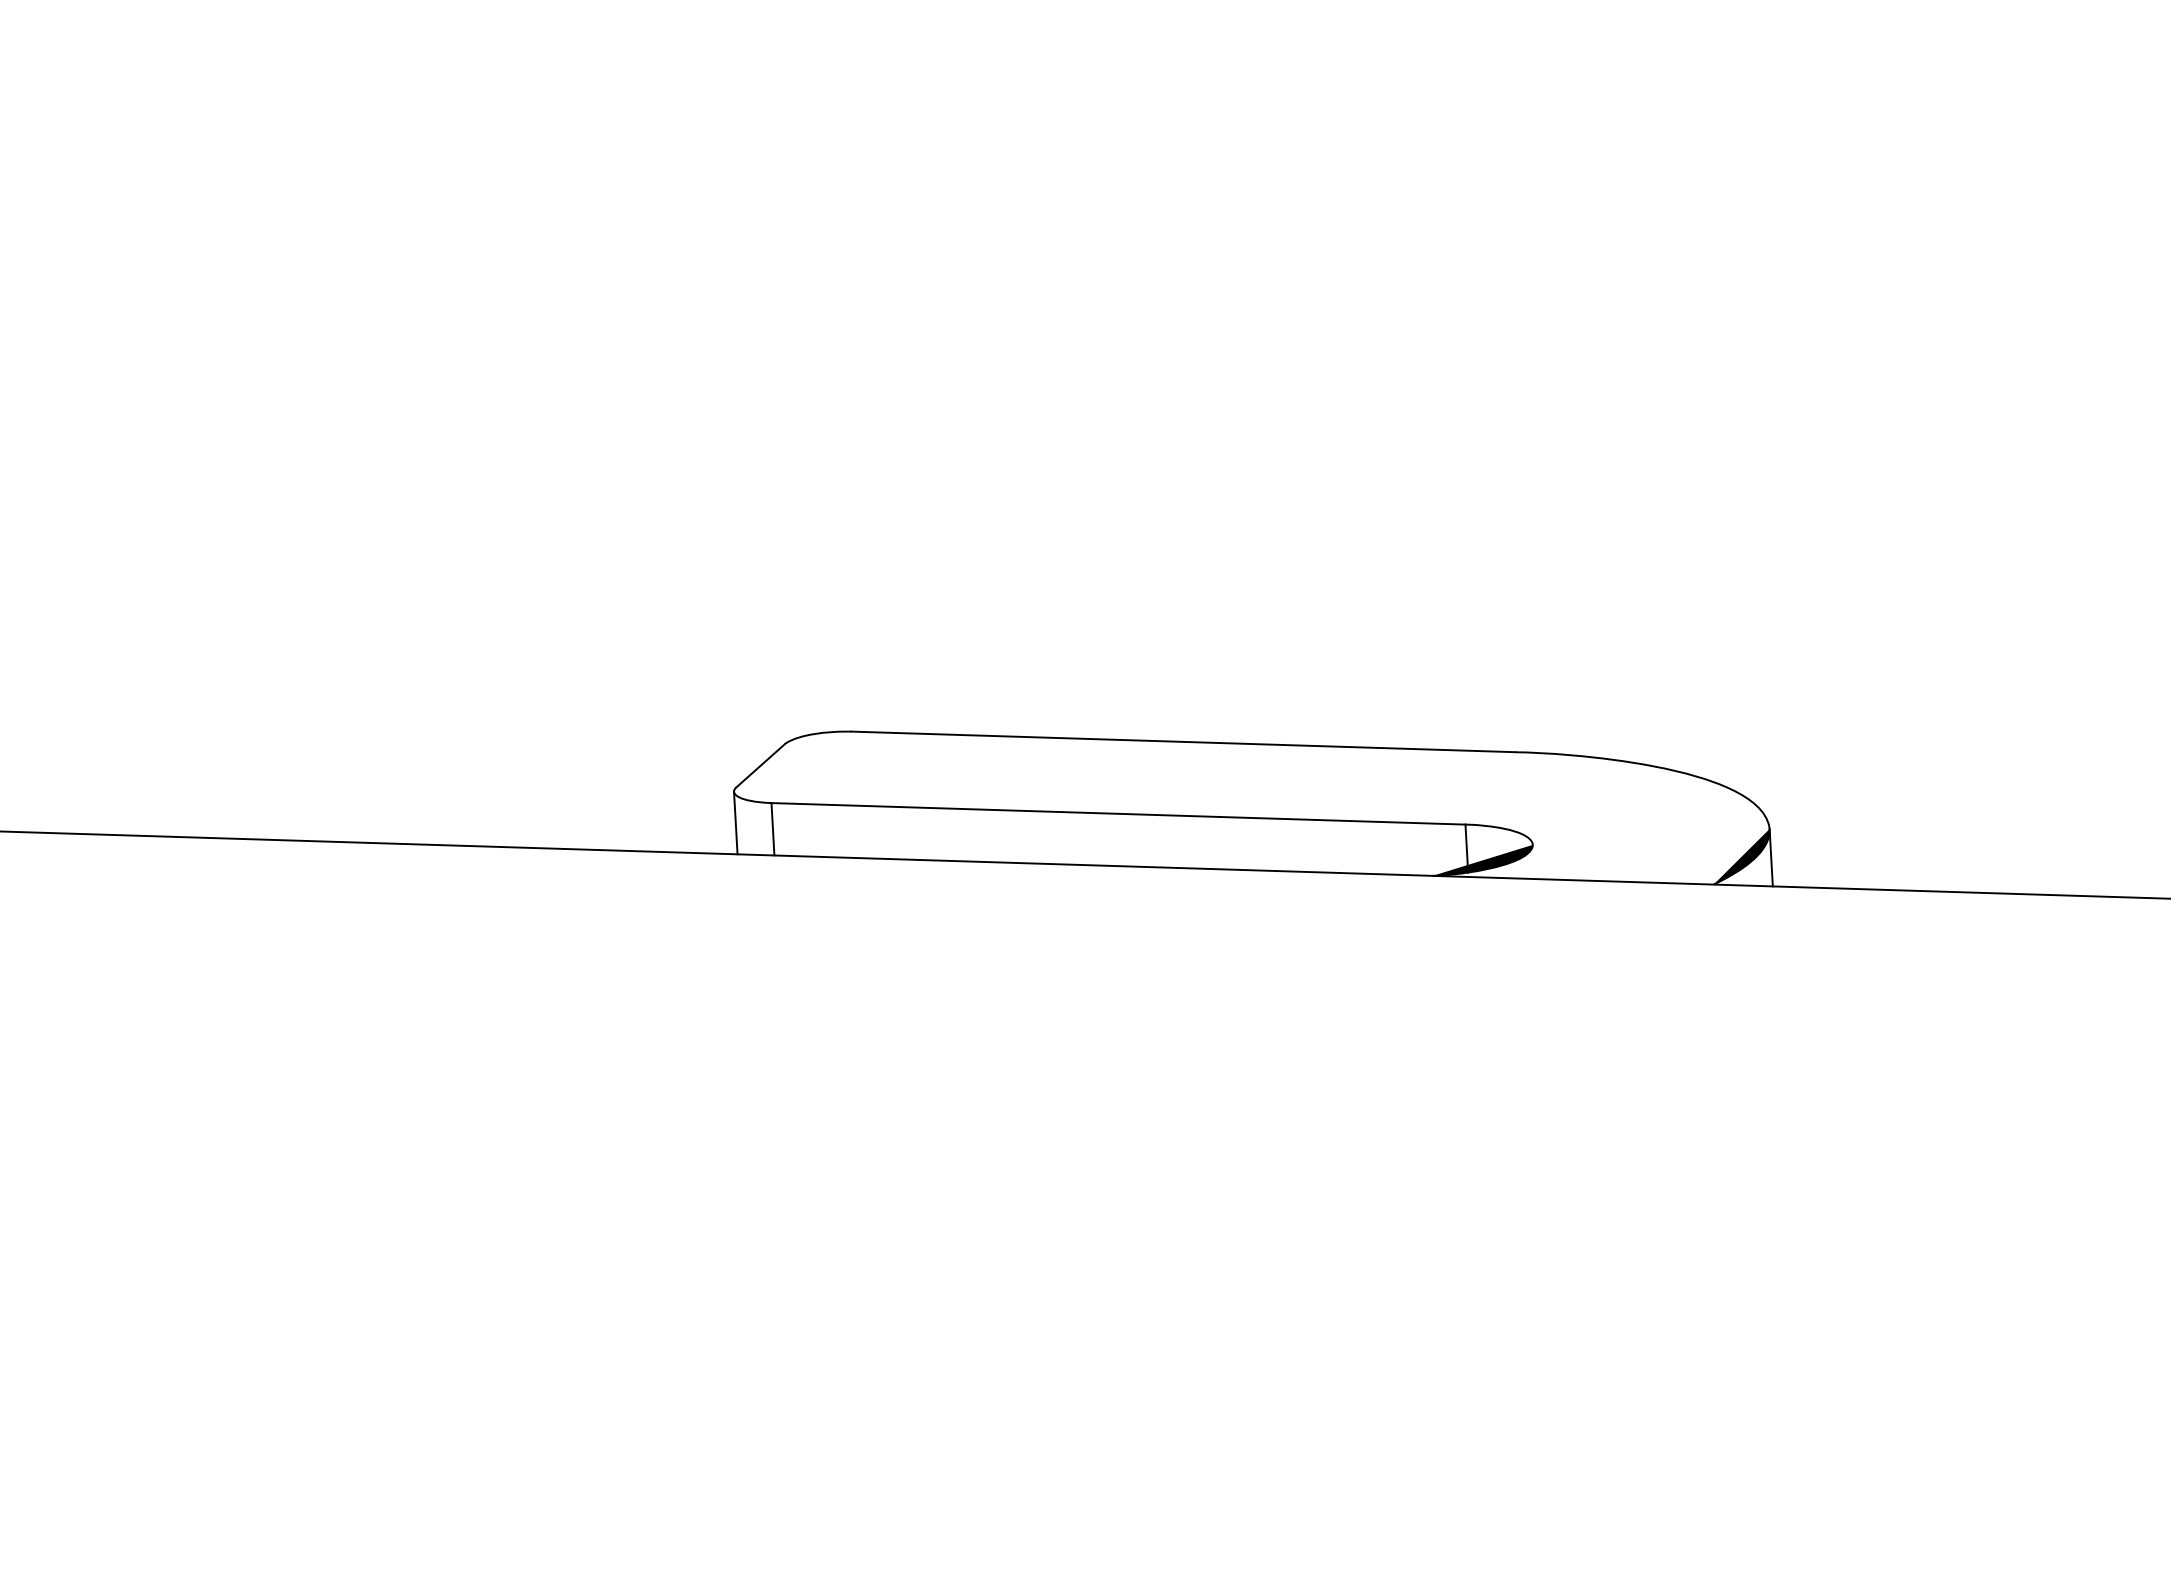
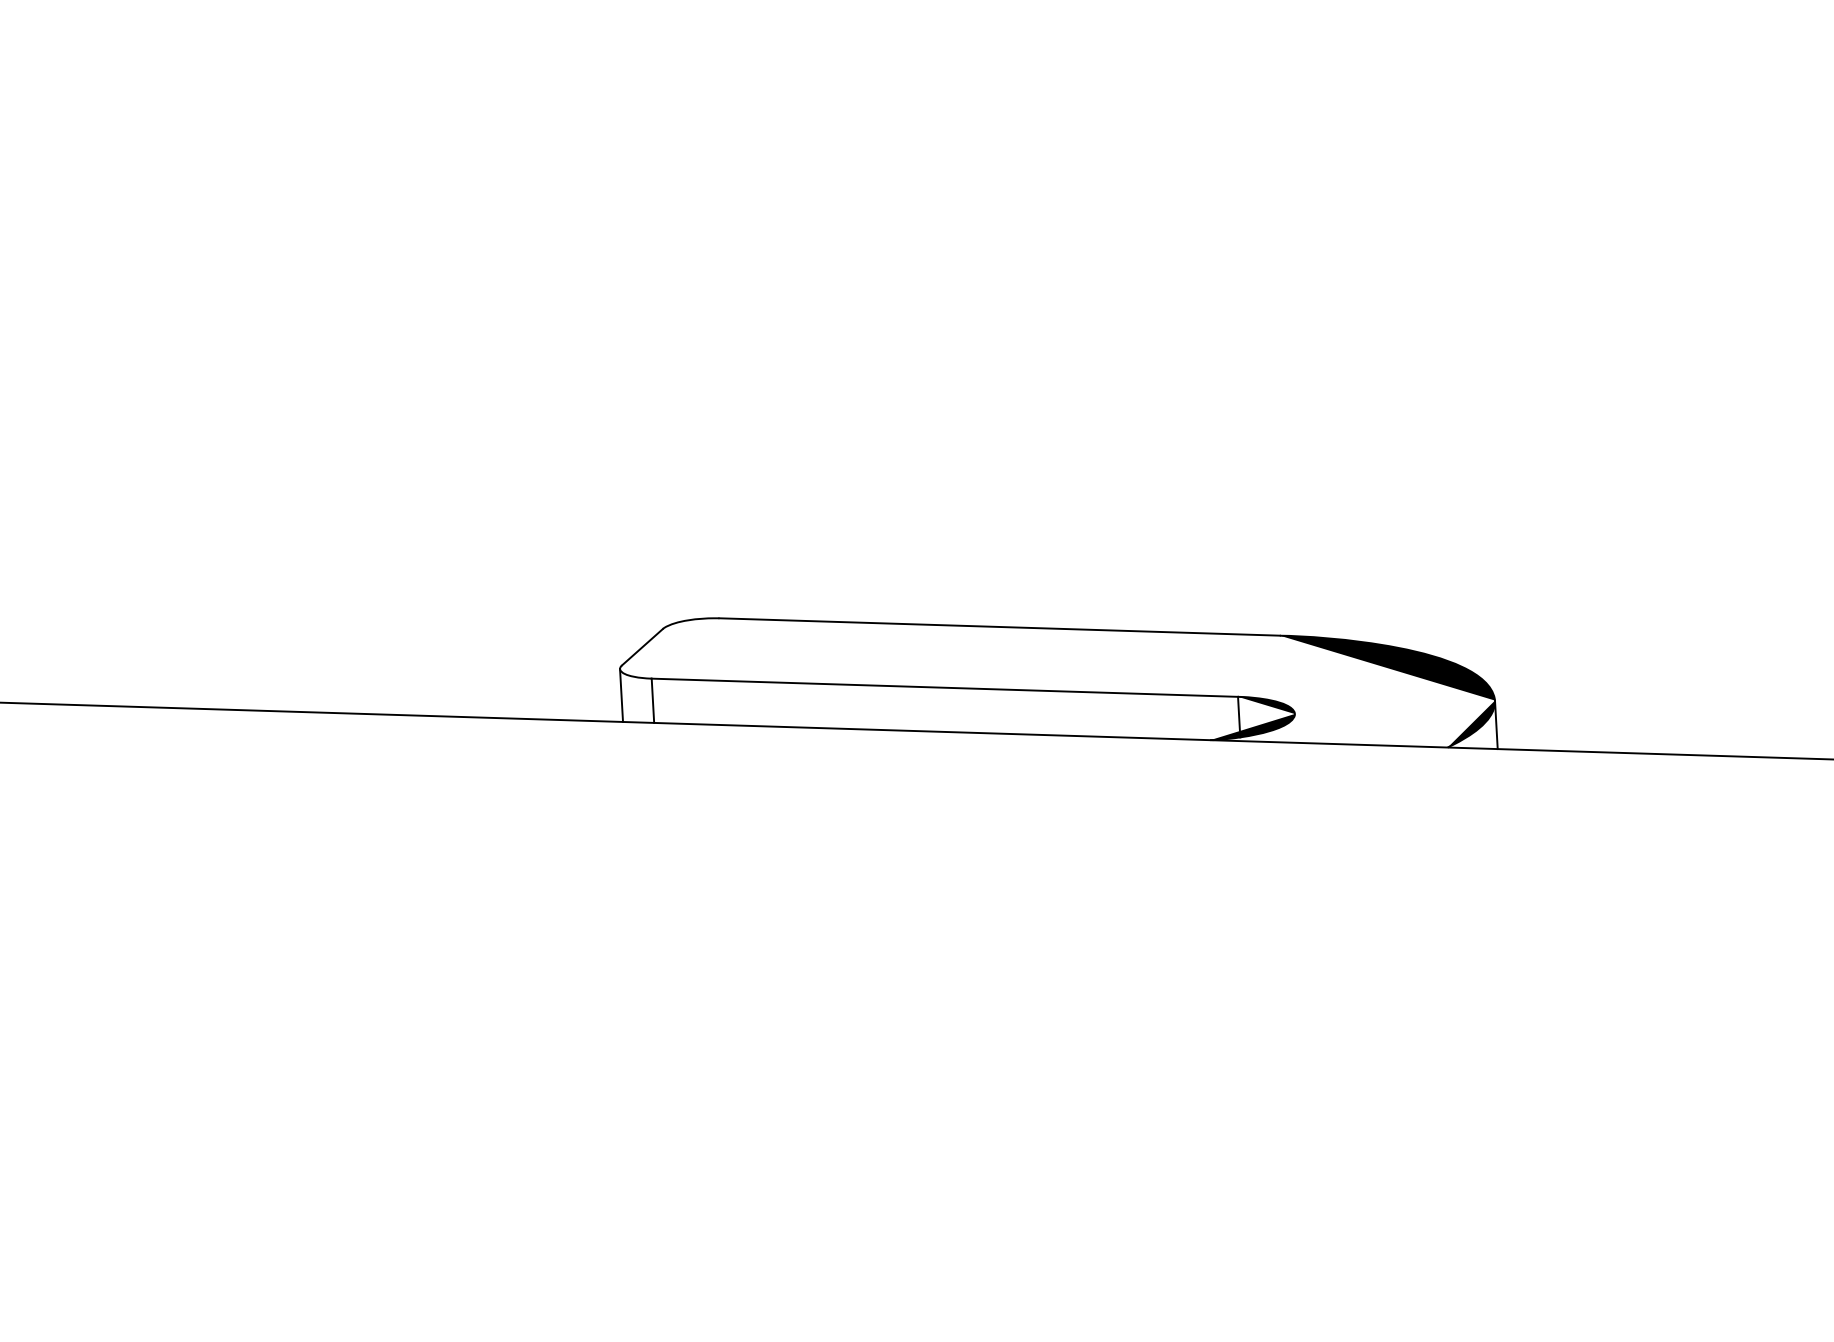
fill: (1641, 789) -> (1386, 667), added
fill: (1499, 834) -> (1266, 705), added

